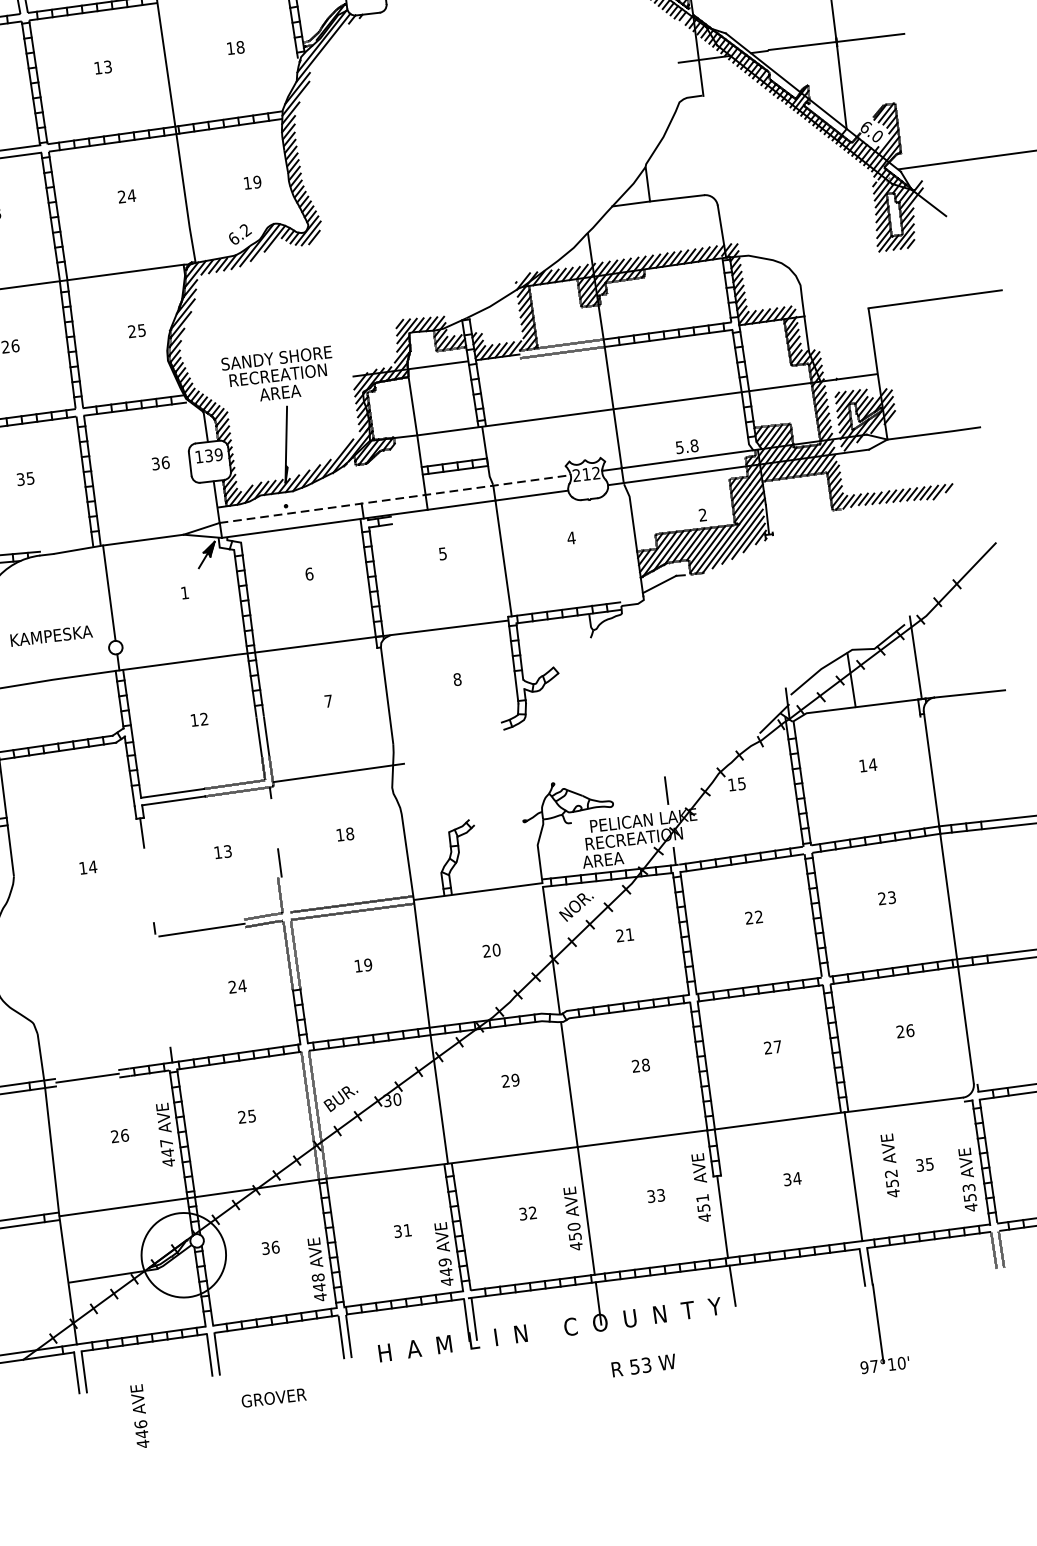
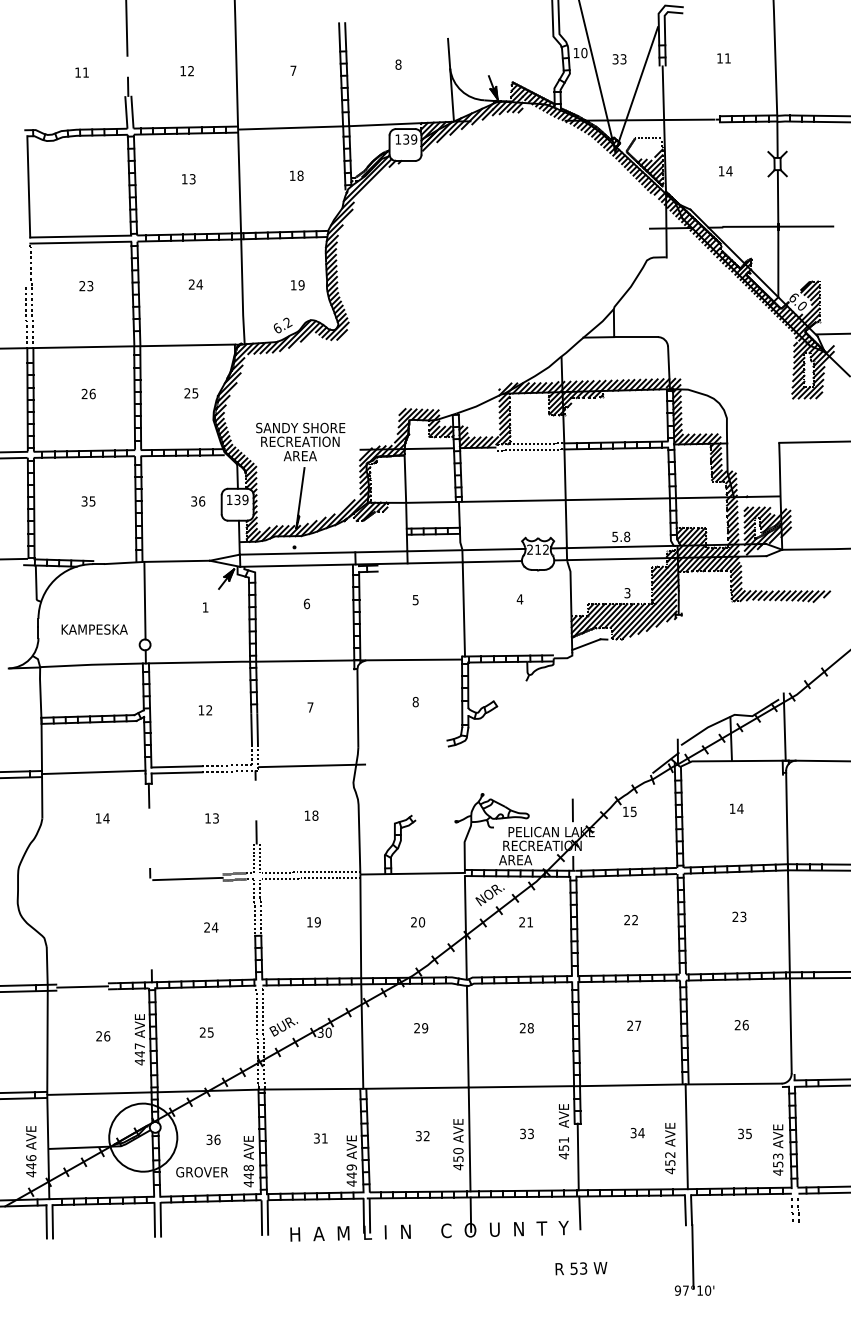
line: (395, 498) -> (382, 551), dashed -> solid
text: (703, 515) -> (627, 593), 2 -> 3
line: (70, 812) -> (93, 772), added
line: (287, 893) -> (259, 857), added
text: (890, 1165) -> (670, 1148), moved
text: (643, 1365) -> (581, 1268), moved
text: (274, 1398) -> (202, 1172), moved
text: (140, 1416) -> (31, 1151), moved

